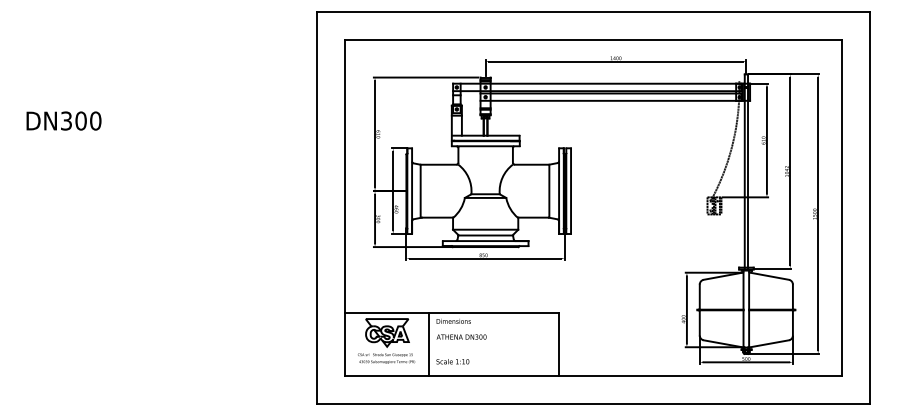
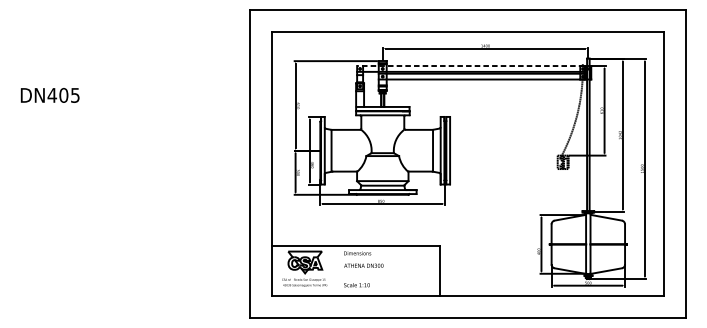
line: (596, 83) -> (470, 65), solid -> dashed
text: (80, 120) -> (63, 95), DN300 -> DN405
line: (429, 343) -> (338, 270), removed

